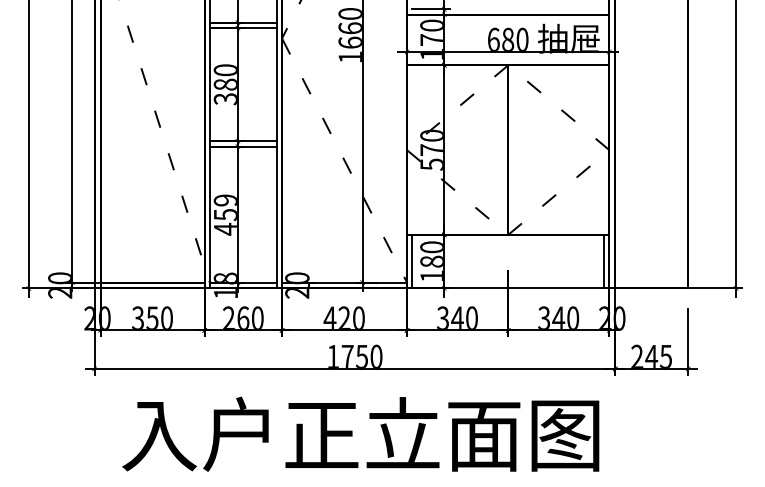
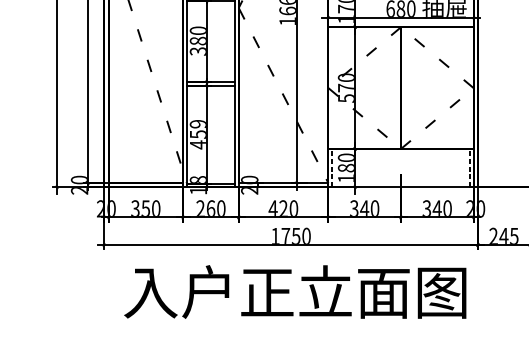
line: (412, 261) -> (332, 168), solid -> dashed
line: (604, 261) -> (470, 168), solid -> dashed

